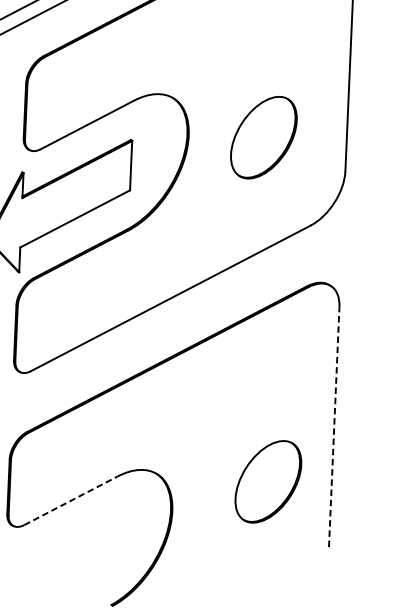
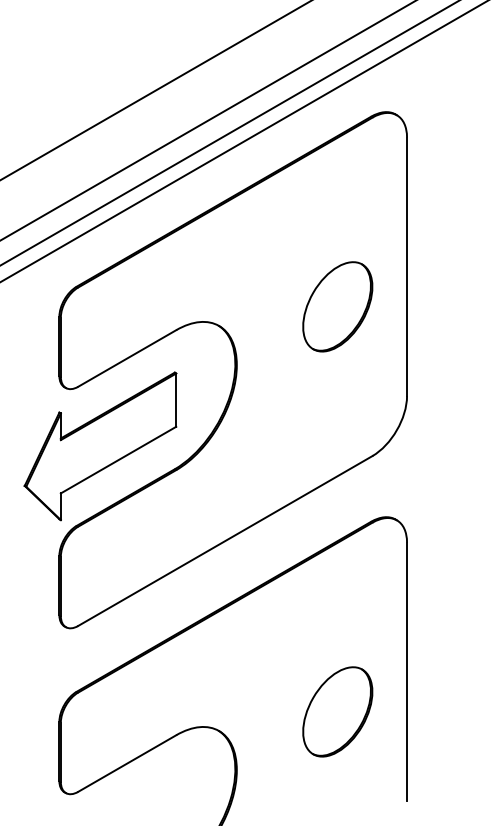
part: (263, 137) -> (337, 306), moved
line: (334, 426) -> (407, 671), dashed -> solid
part: (268, 481) -> (337, 711), moved
line: (71, 500) -> (127, 763), dashed -> solid

